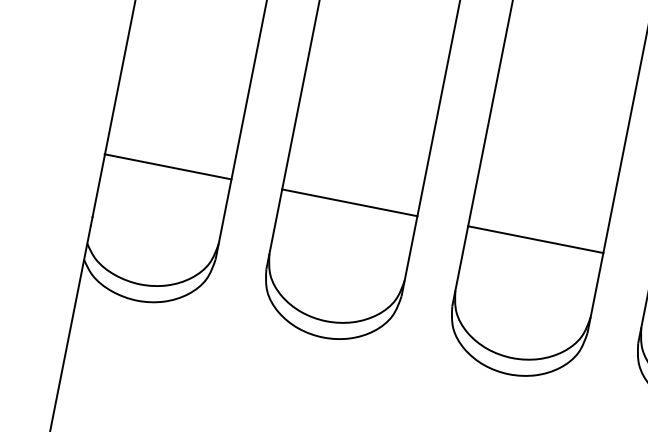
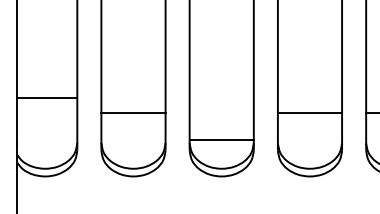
line: (168, 166) -> (47, 97), moved
line: (535, 239) -> (221, 139), moved

